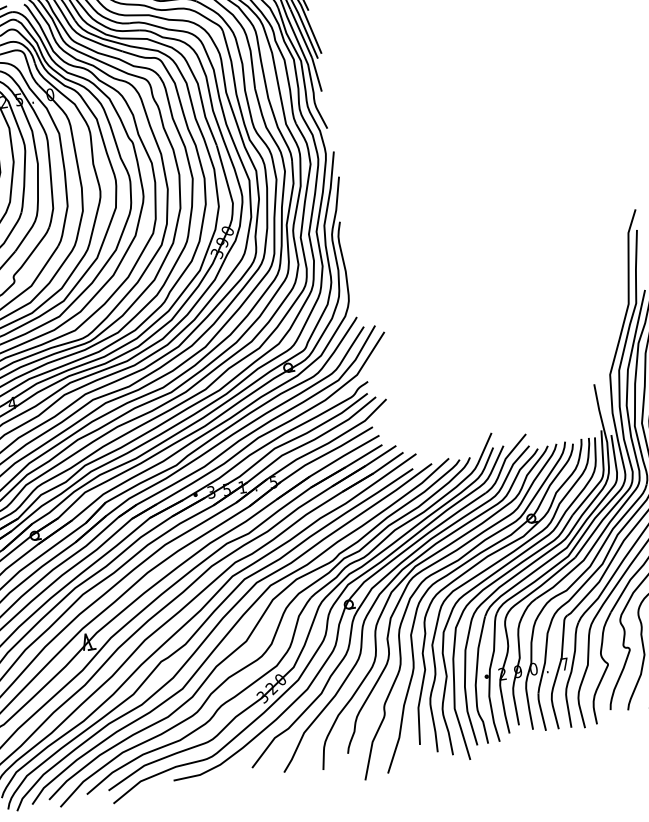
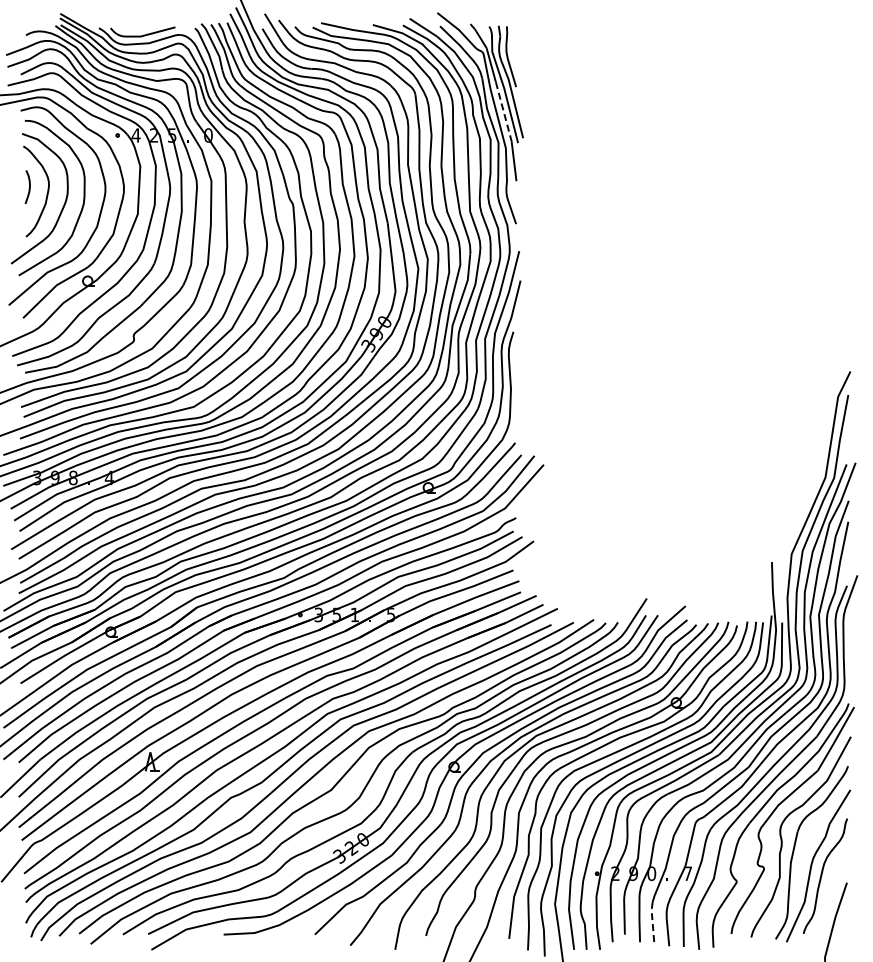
line: (301, 33) -> (503, 111), solid -> dashed
line: (541, 711) -> (652, 923), solid -> dashed

